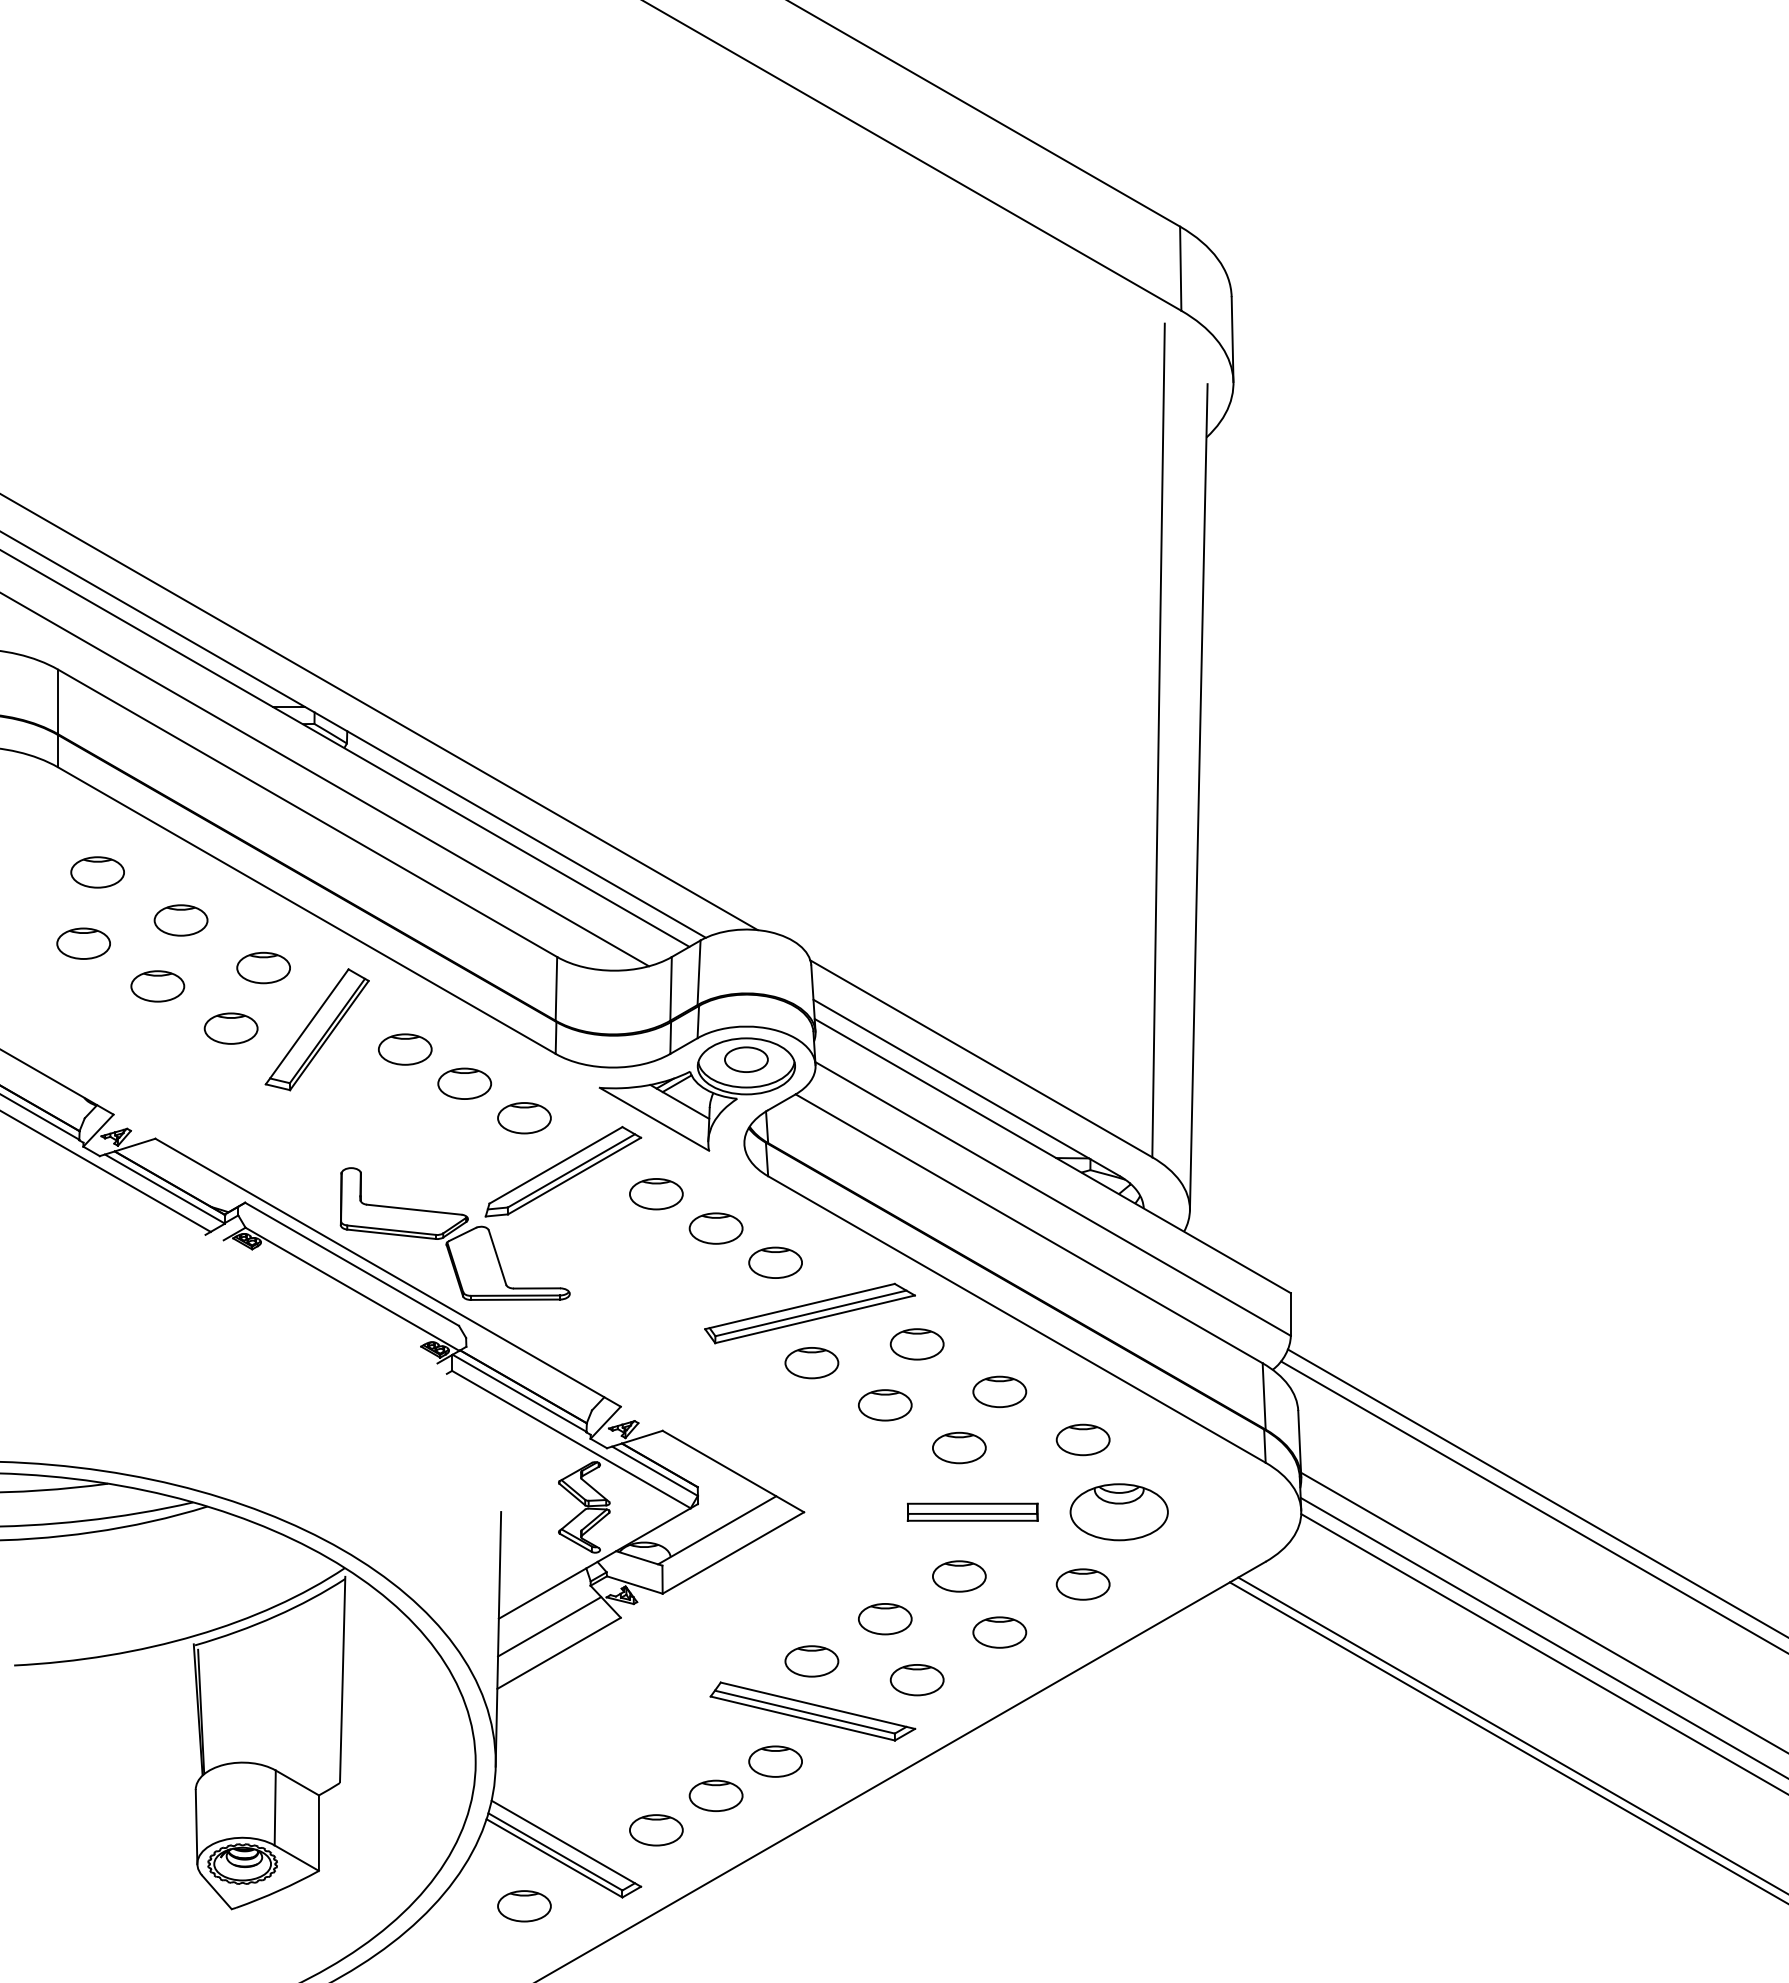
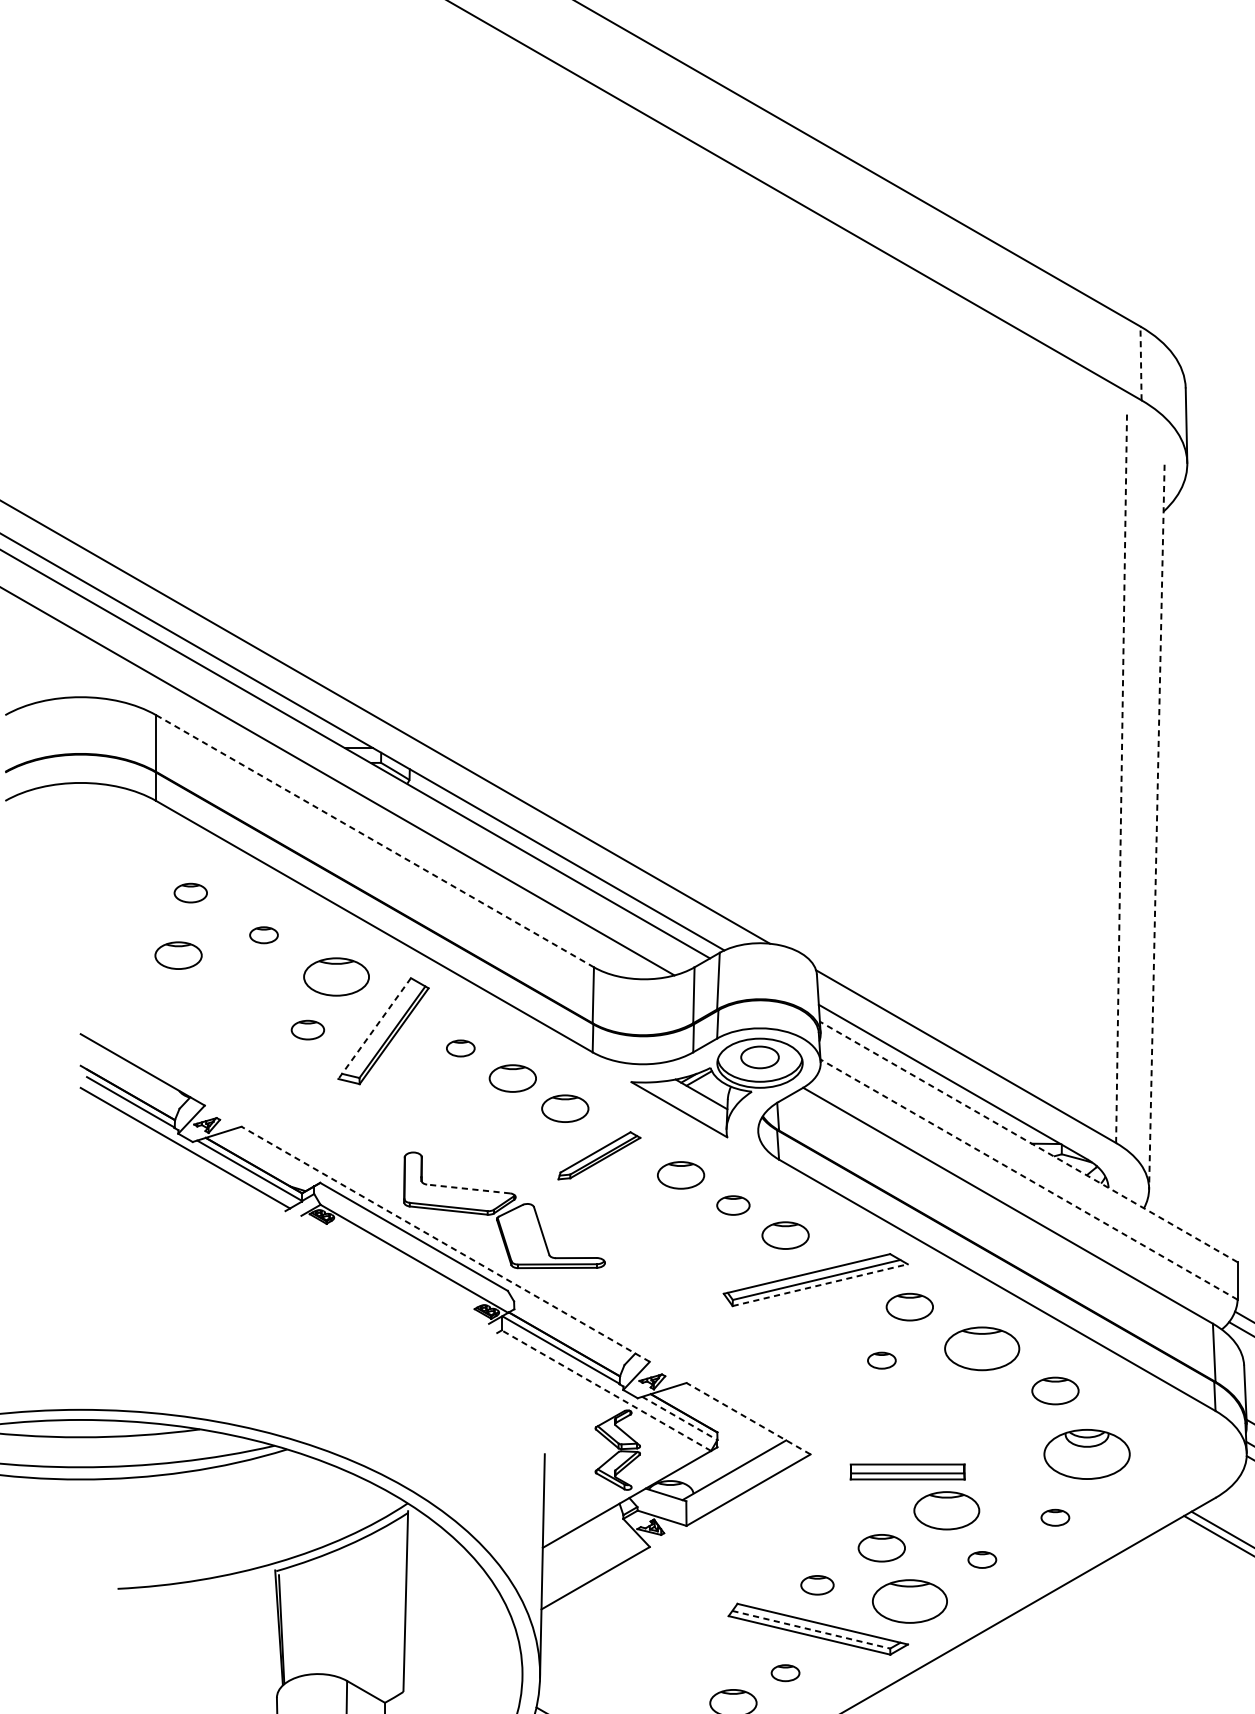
line: (1180, 268) -> (1140, 363), solid -> dashed
line: (1158, 740) -> (1121, 777), solid -> dashed
line: (1198, 797) -> (1156, 827), solid -> dashed
line: (307, 813) -> (374, 841), solid -> dashed
part: (97, 872) -> (190, 893), size x0.7
part: (180, 920) -> (263, 935), size x0.6
part: (263, 967) -> (336, 976), size x1.4
part: (157, 986) -> (243, 993), removed
line: (307, 1026) -> (374, 1028), solid -> dashed
part: (230, 1028) -> (307, 1030), size x0.7
part: (405, 1049) -> (460, 1048), size x0.6
line: (1052, 1156) -> (1028, 1142), solid -> dashed
part: (563, 1171) -> (599, 1155), size x0.6
line: (1052, 1198) -> (1028, 1179), solid -> dashed
line: (414, 1209) -> (468, 1188), solid -> dashed
part: (715, 1228) -> (732, 1205), size x0.7
line: (388, 1272) -> (446, 1244), solid -> dashed
line: (815, 1319) -> (820, 1285), solid -> dashed
part: (811, 1363) -> (817, 1323), removed
part: (999, 1391) -> (982, 1348), size x1.6
part: (885, 1405) -> (882, 1360), size x0.6
line: (571, 1439) -> (606, 1390), solid -> dashed
part: (959, 1447) -> (946, 1397), removed
line: (655, 1471) -> (680, 1418), solid -> dashed
line: (733, 1471) -> (748, 1418), solid -> dashed
part: (972, 1511) -> (907, 1471), moved
part: (959, 1576) -> (946, 1510), size x1.4
part: (1082, 1584) -> (1054, 1517), size x0.6
line: (549, 1626) -> (587, 1554), removed
part: (999, 1632) -> (982, 1559), size x0.6
part: (811, 1661) -> (817, 1585), size x0.7
part: (916, 1680) -> (909, 1602), size x1.6
line: (805, 1712) -> (811, 1630), solid -> dashed
part: (775, 1761) -> (785, 1673), size x0.6

